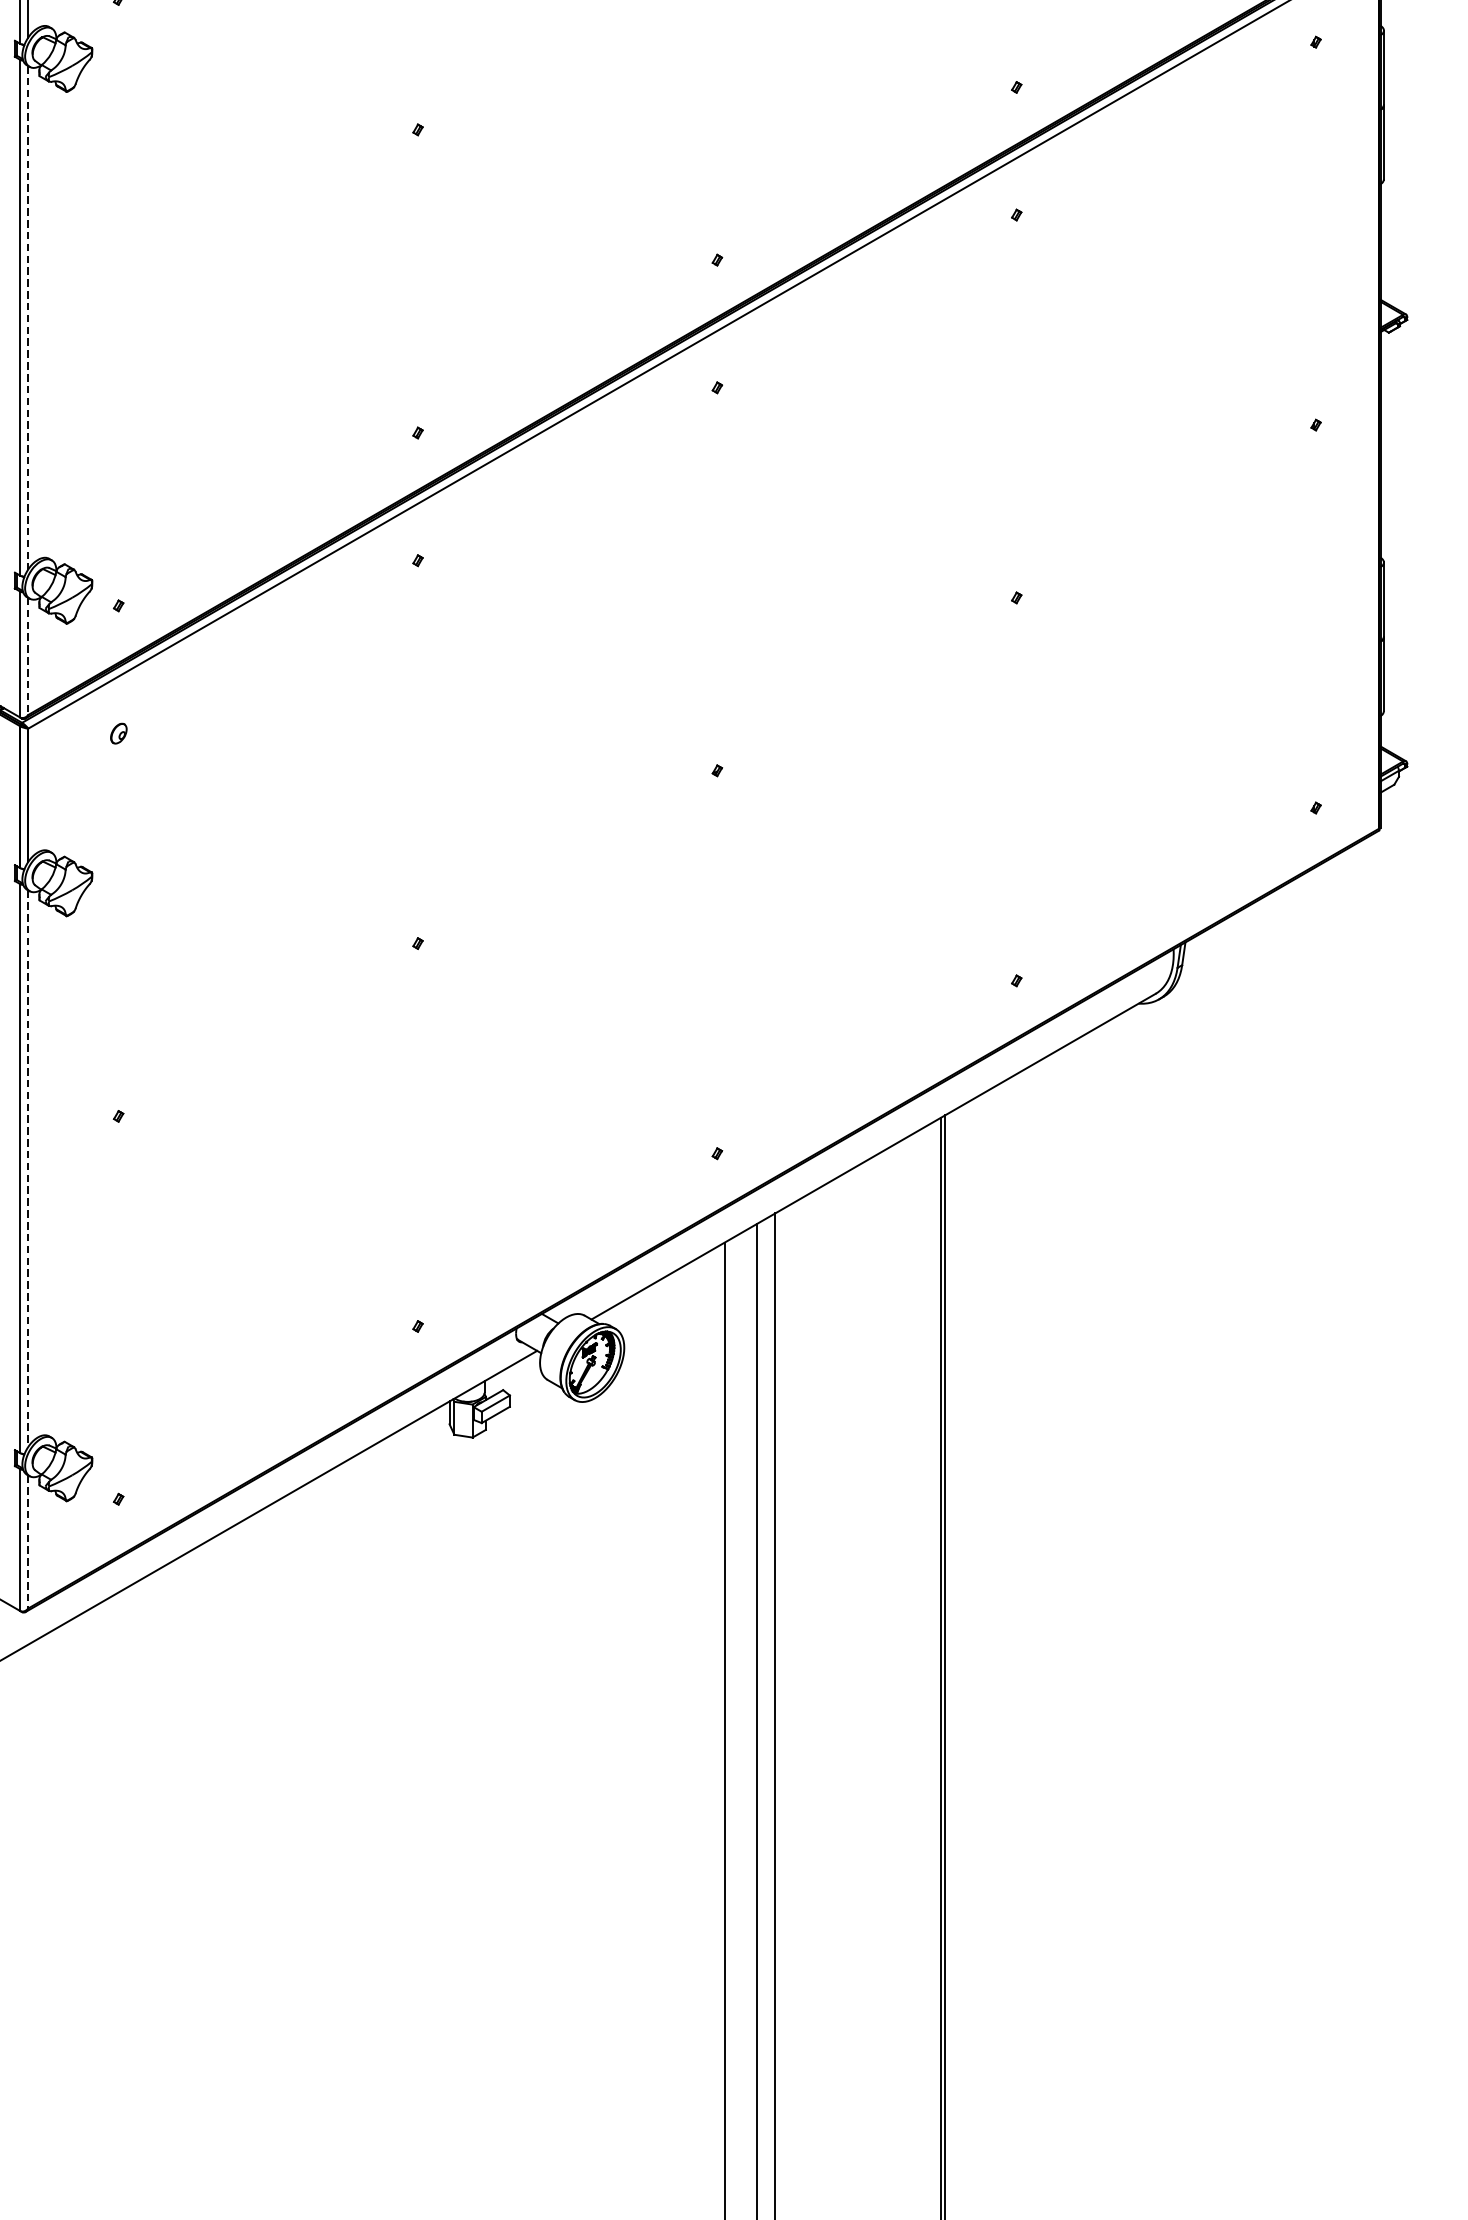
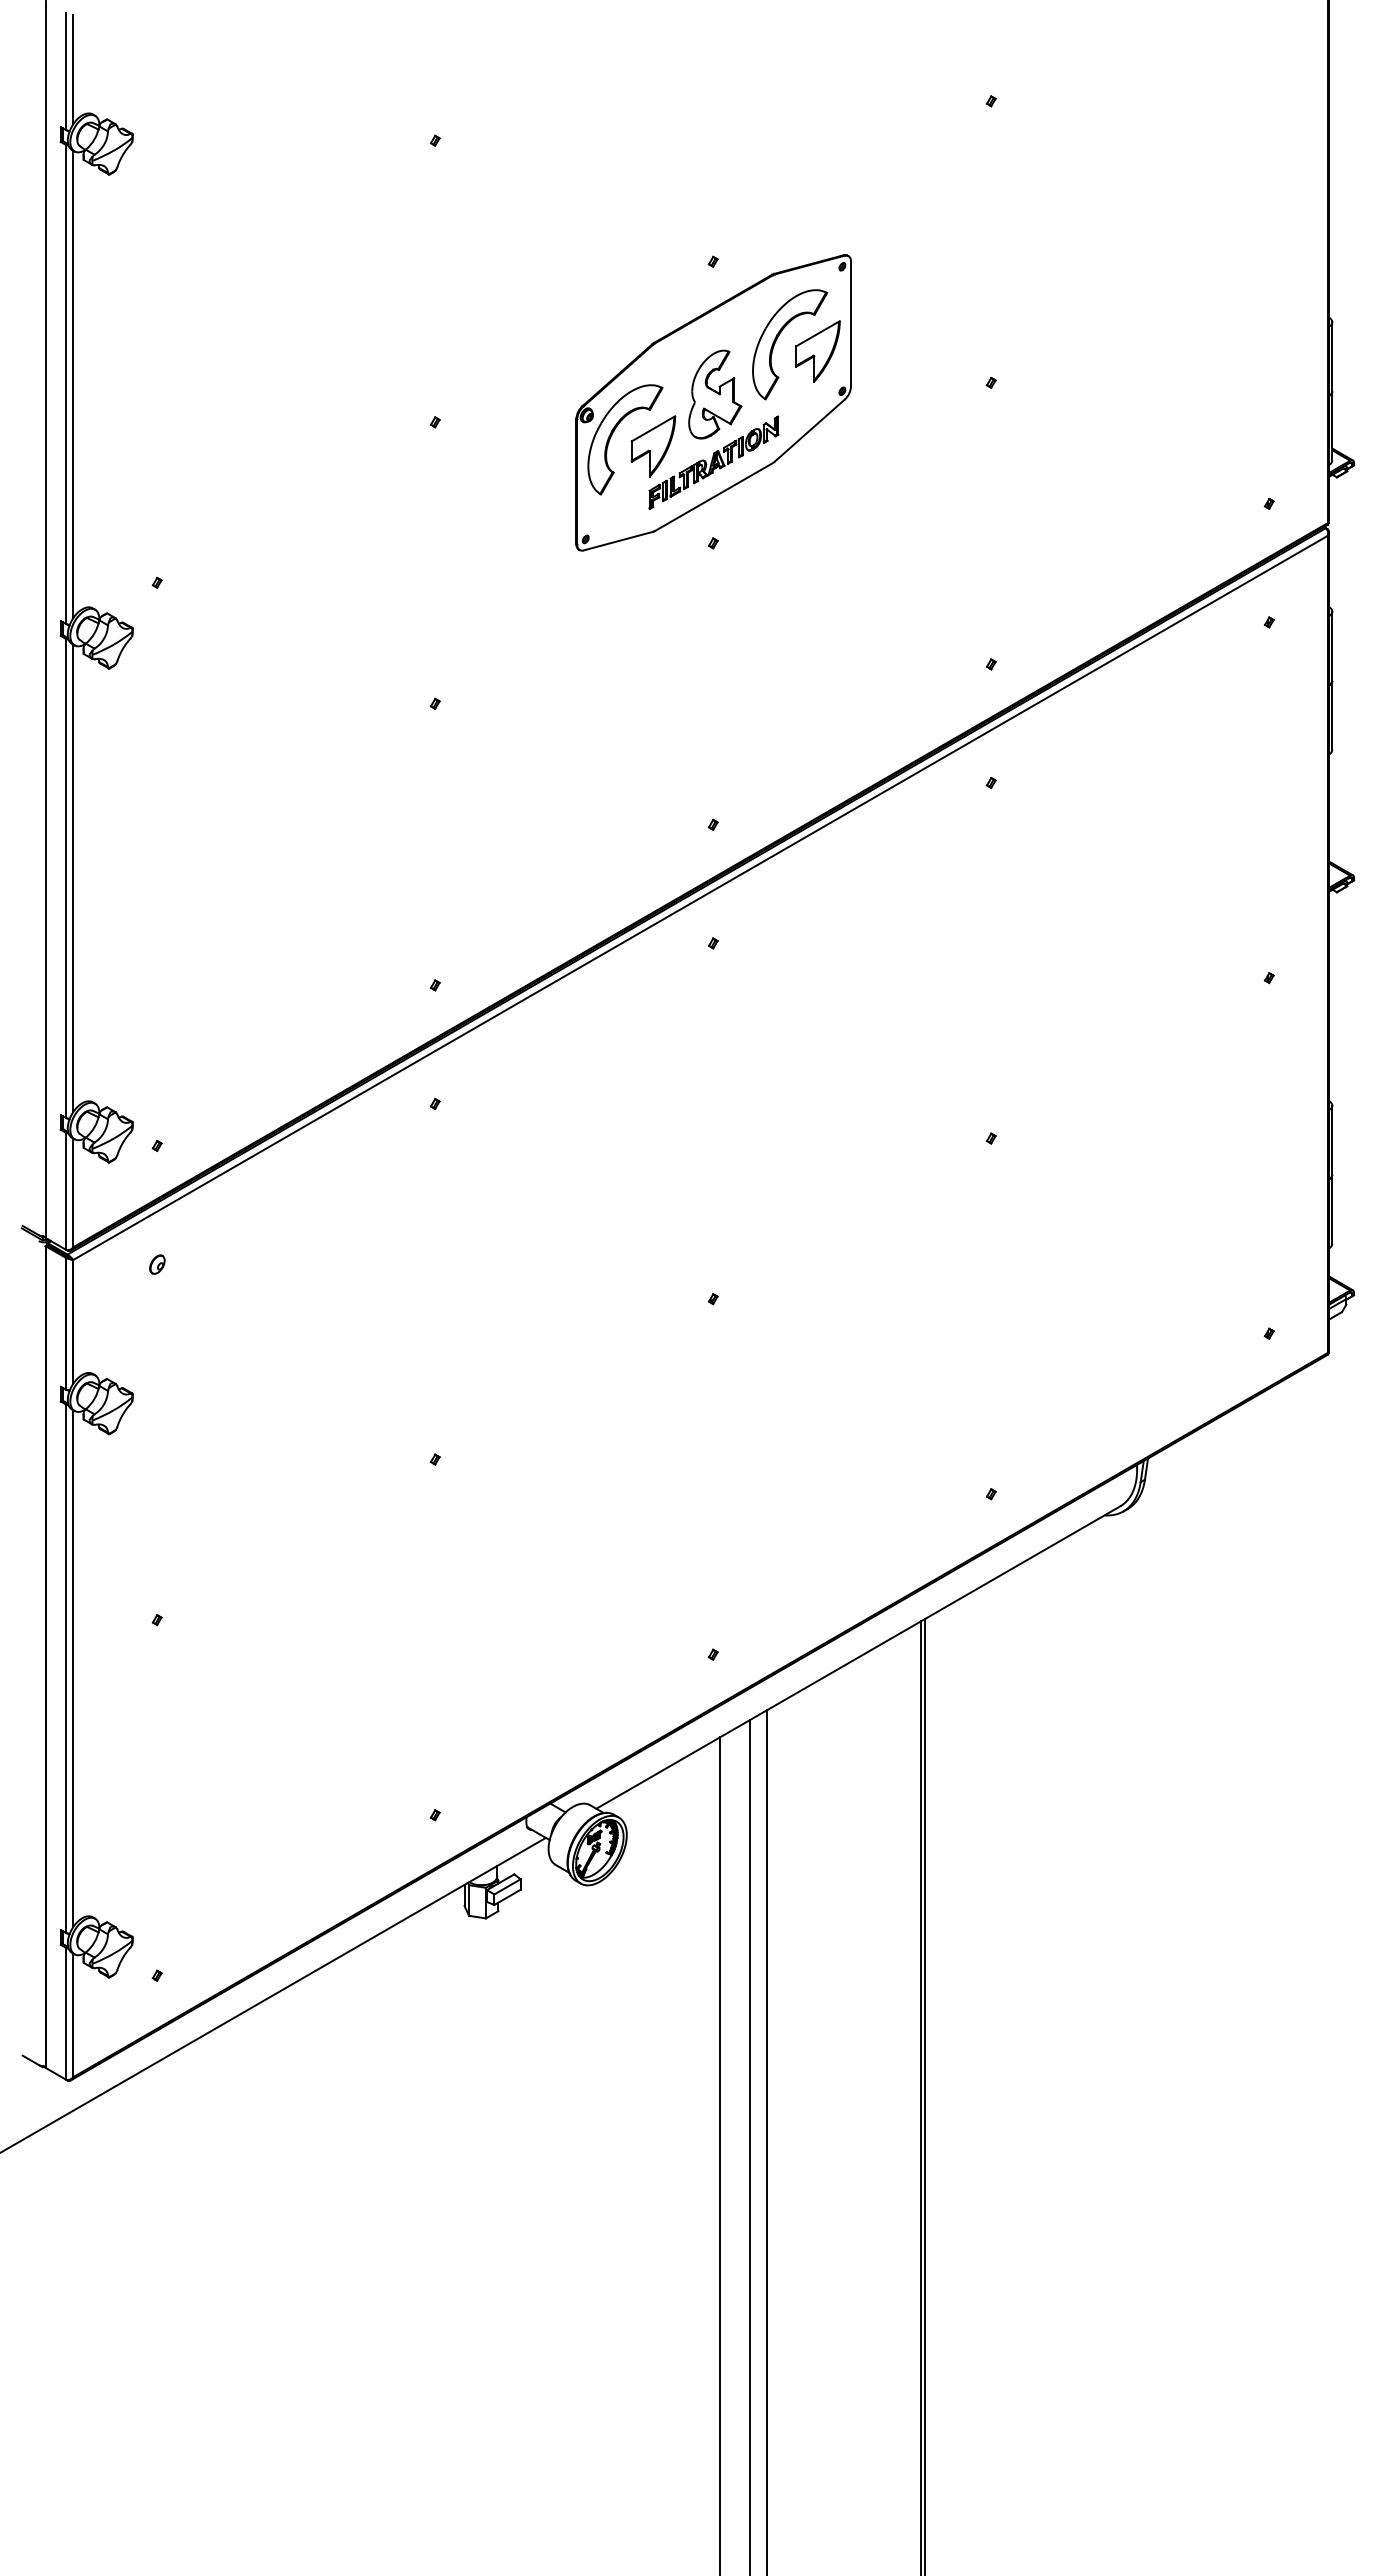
line: (28, 317) -> (73, 878), dashed -> solid
line: (28, 657) -> (73, 1193), dashed -> solid
line: (28, 1169) -> (73, 1669), dashed -> solid
line: (28, 1542) -> (73, 2015), dashed -> solid

